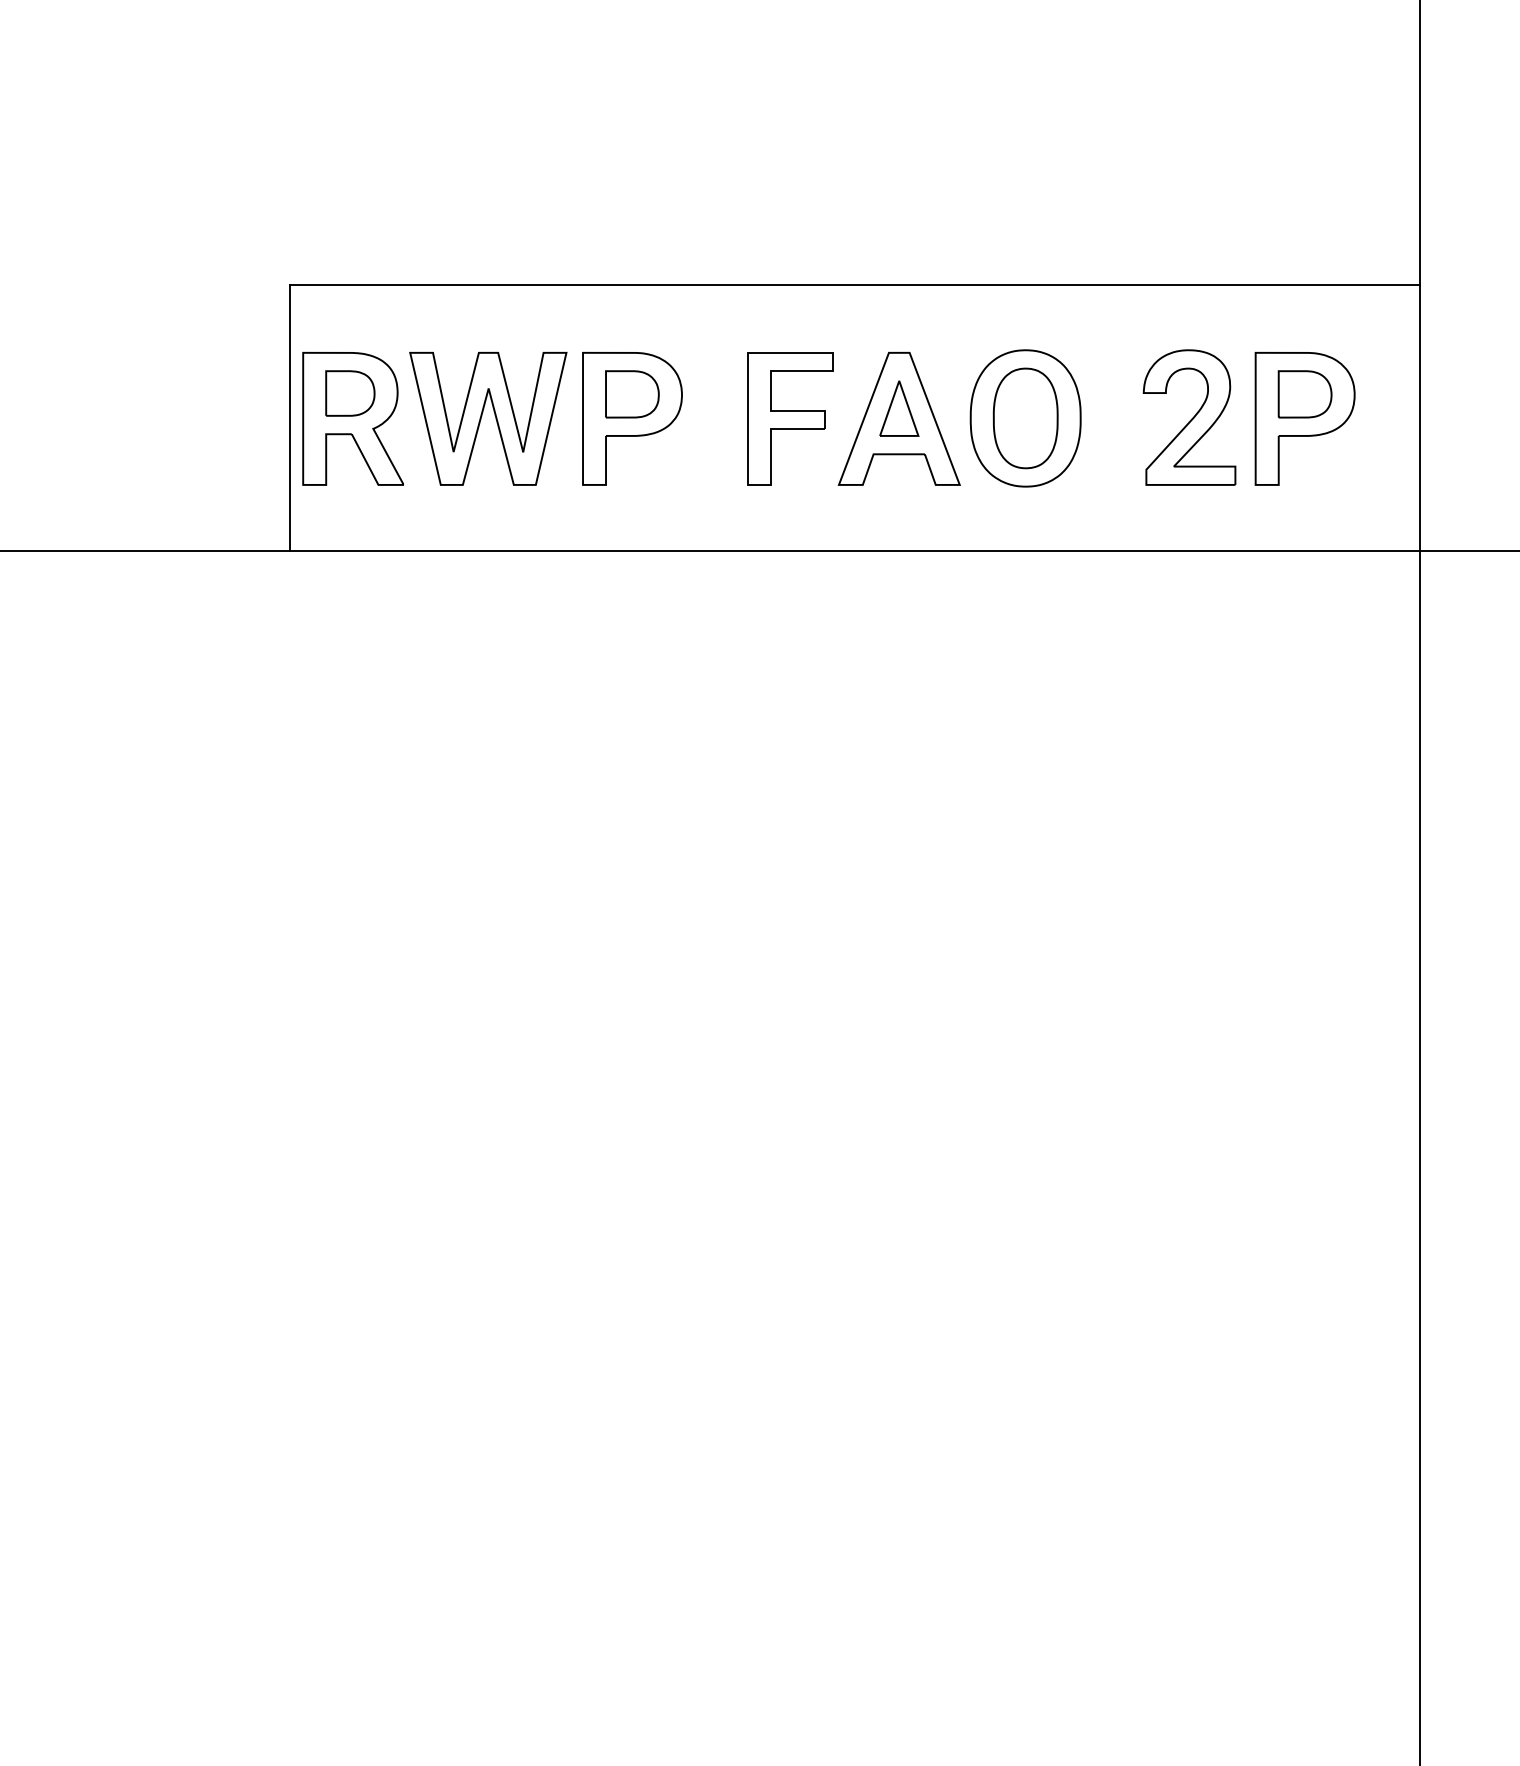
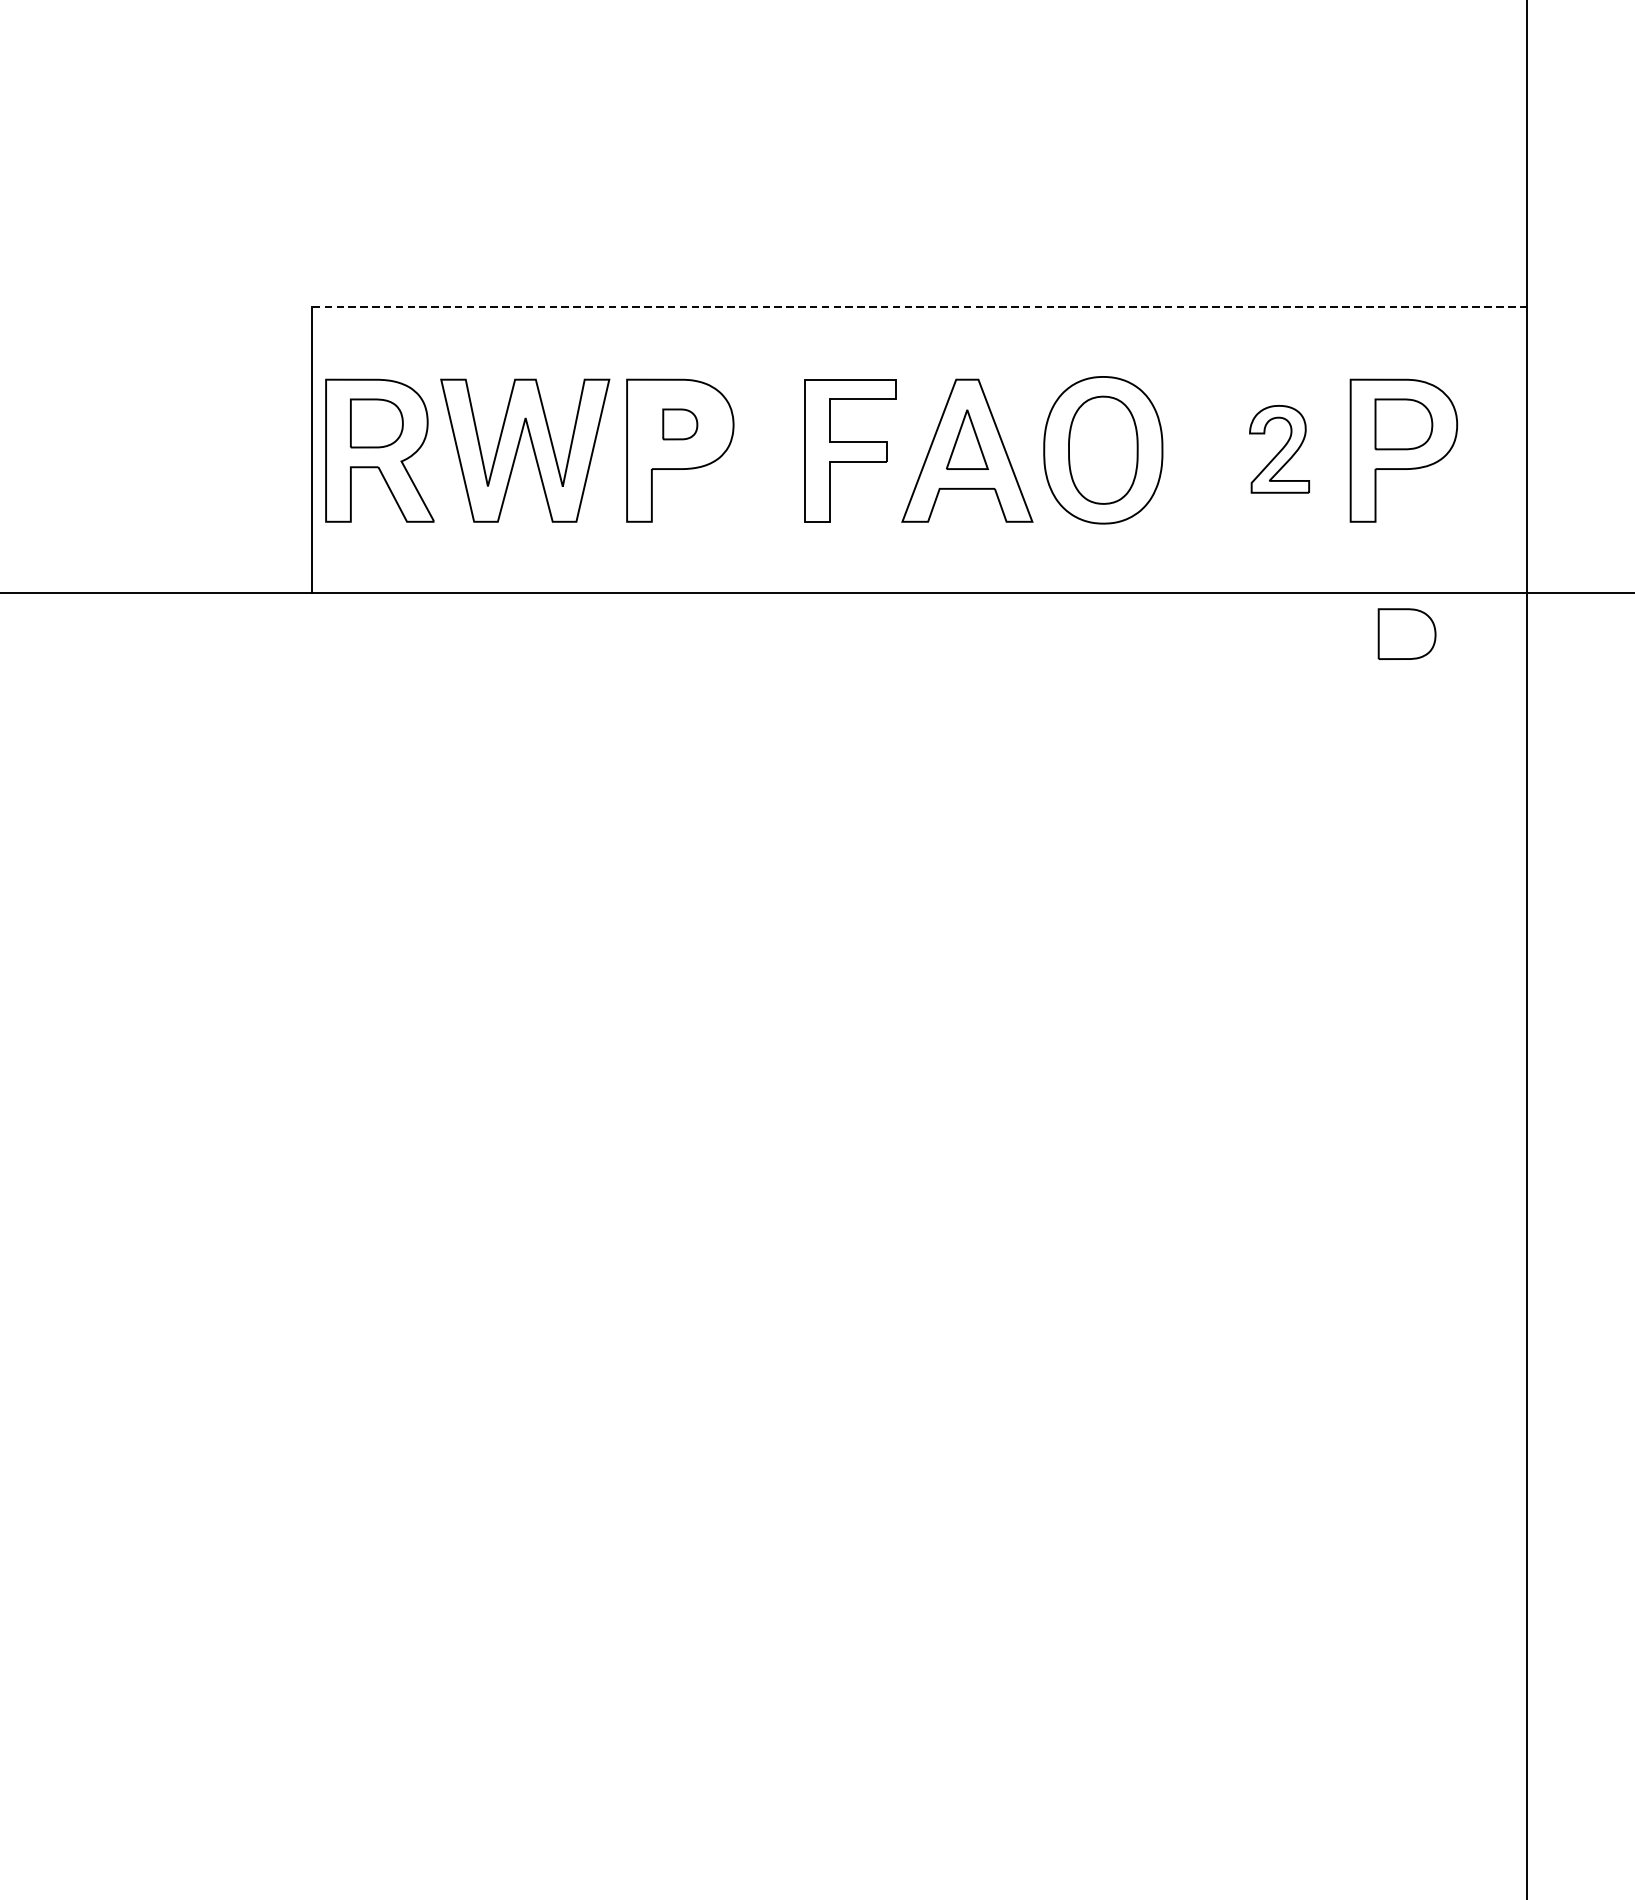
line: (854, 285) -> (919, 307), solid -> dashed
part: (632, 394) -> (680, 424), size x0.6
part: (1189, 417) -> (1279, 449), size x0.6
part: (1307, 589) -> (1406, 634), added

